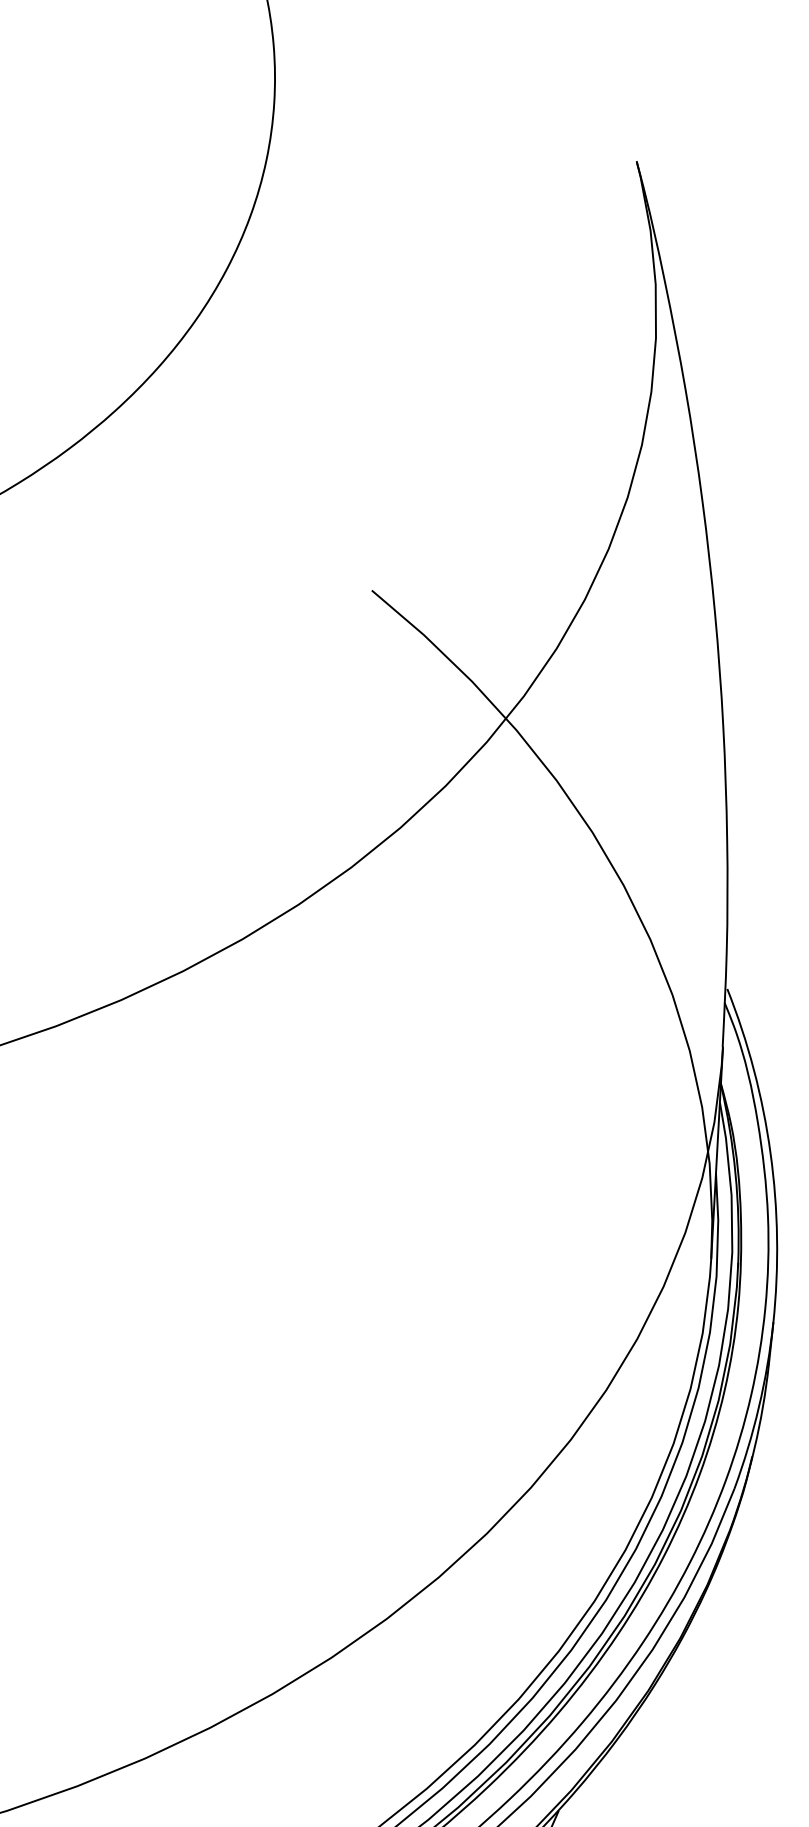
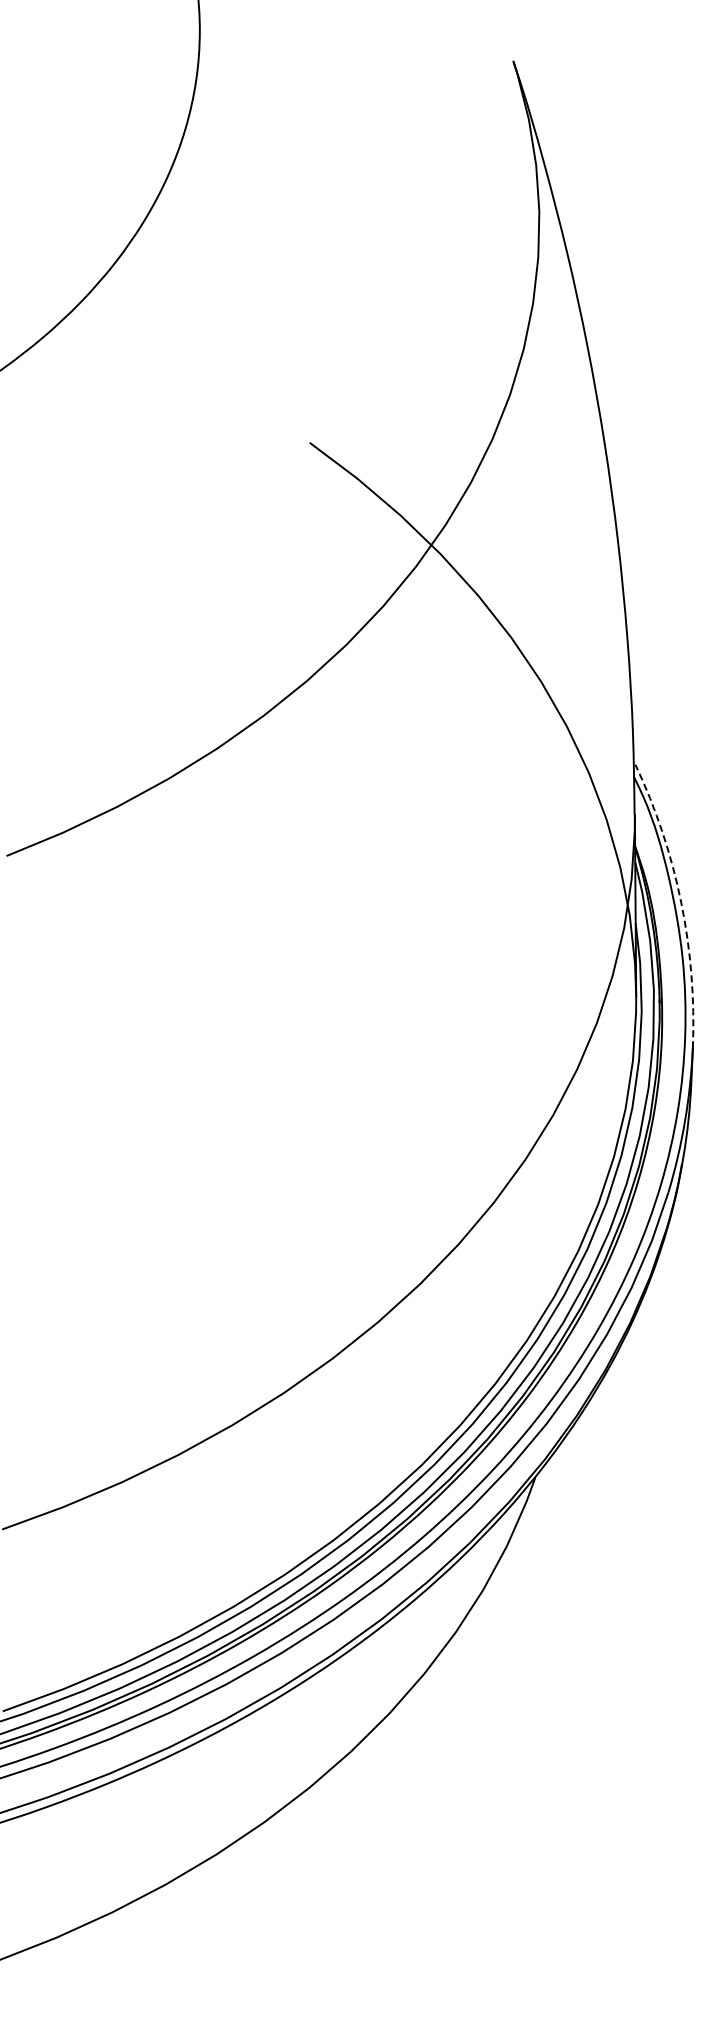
arc: (770, 1153) -> (681, 903), solid -> dashed

